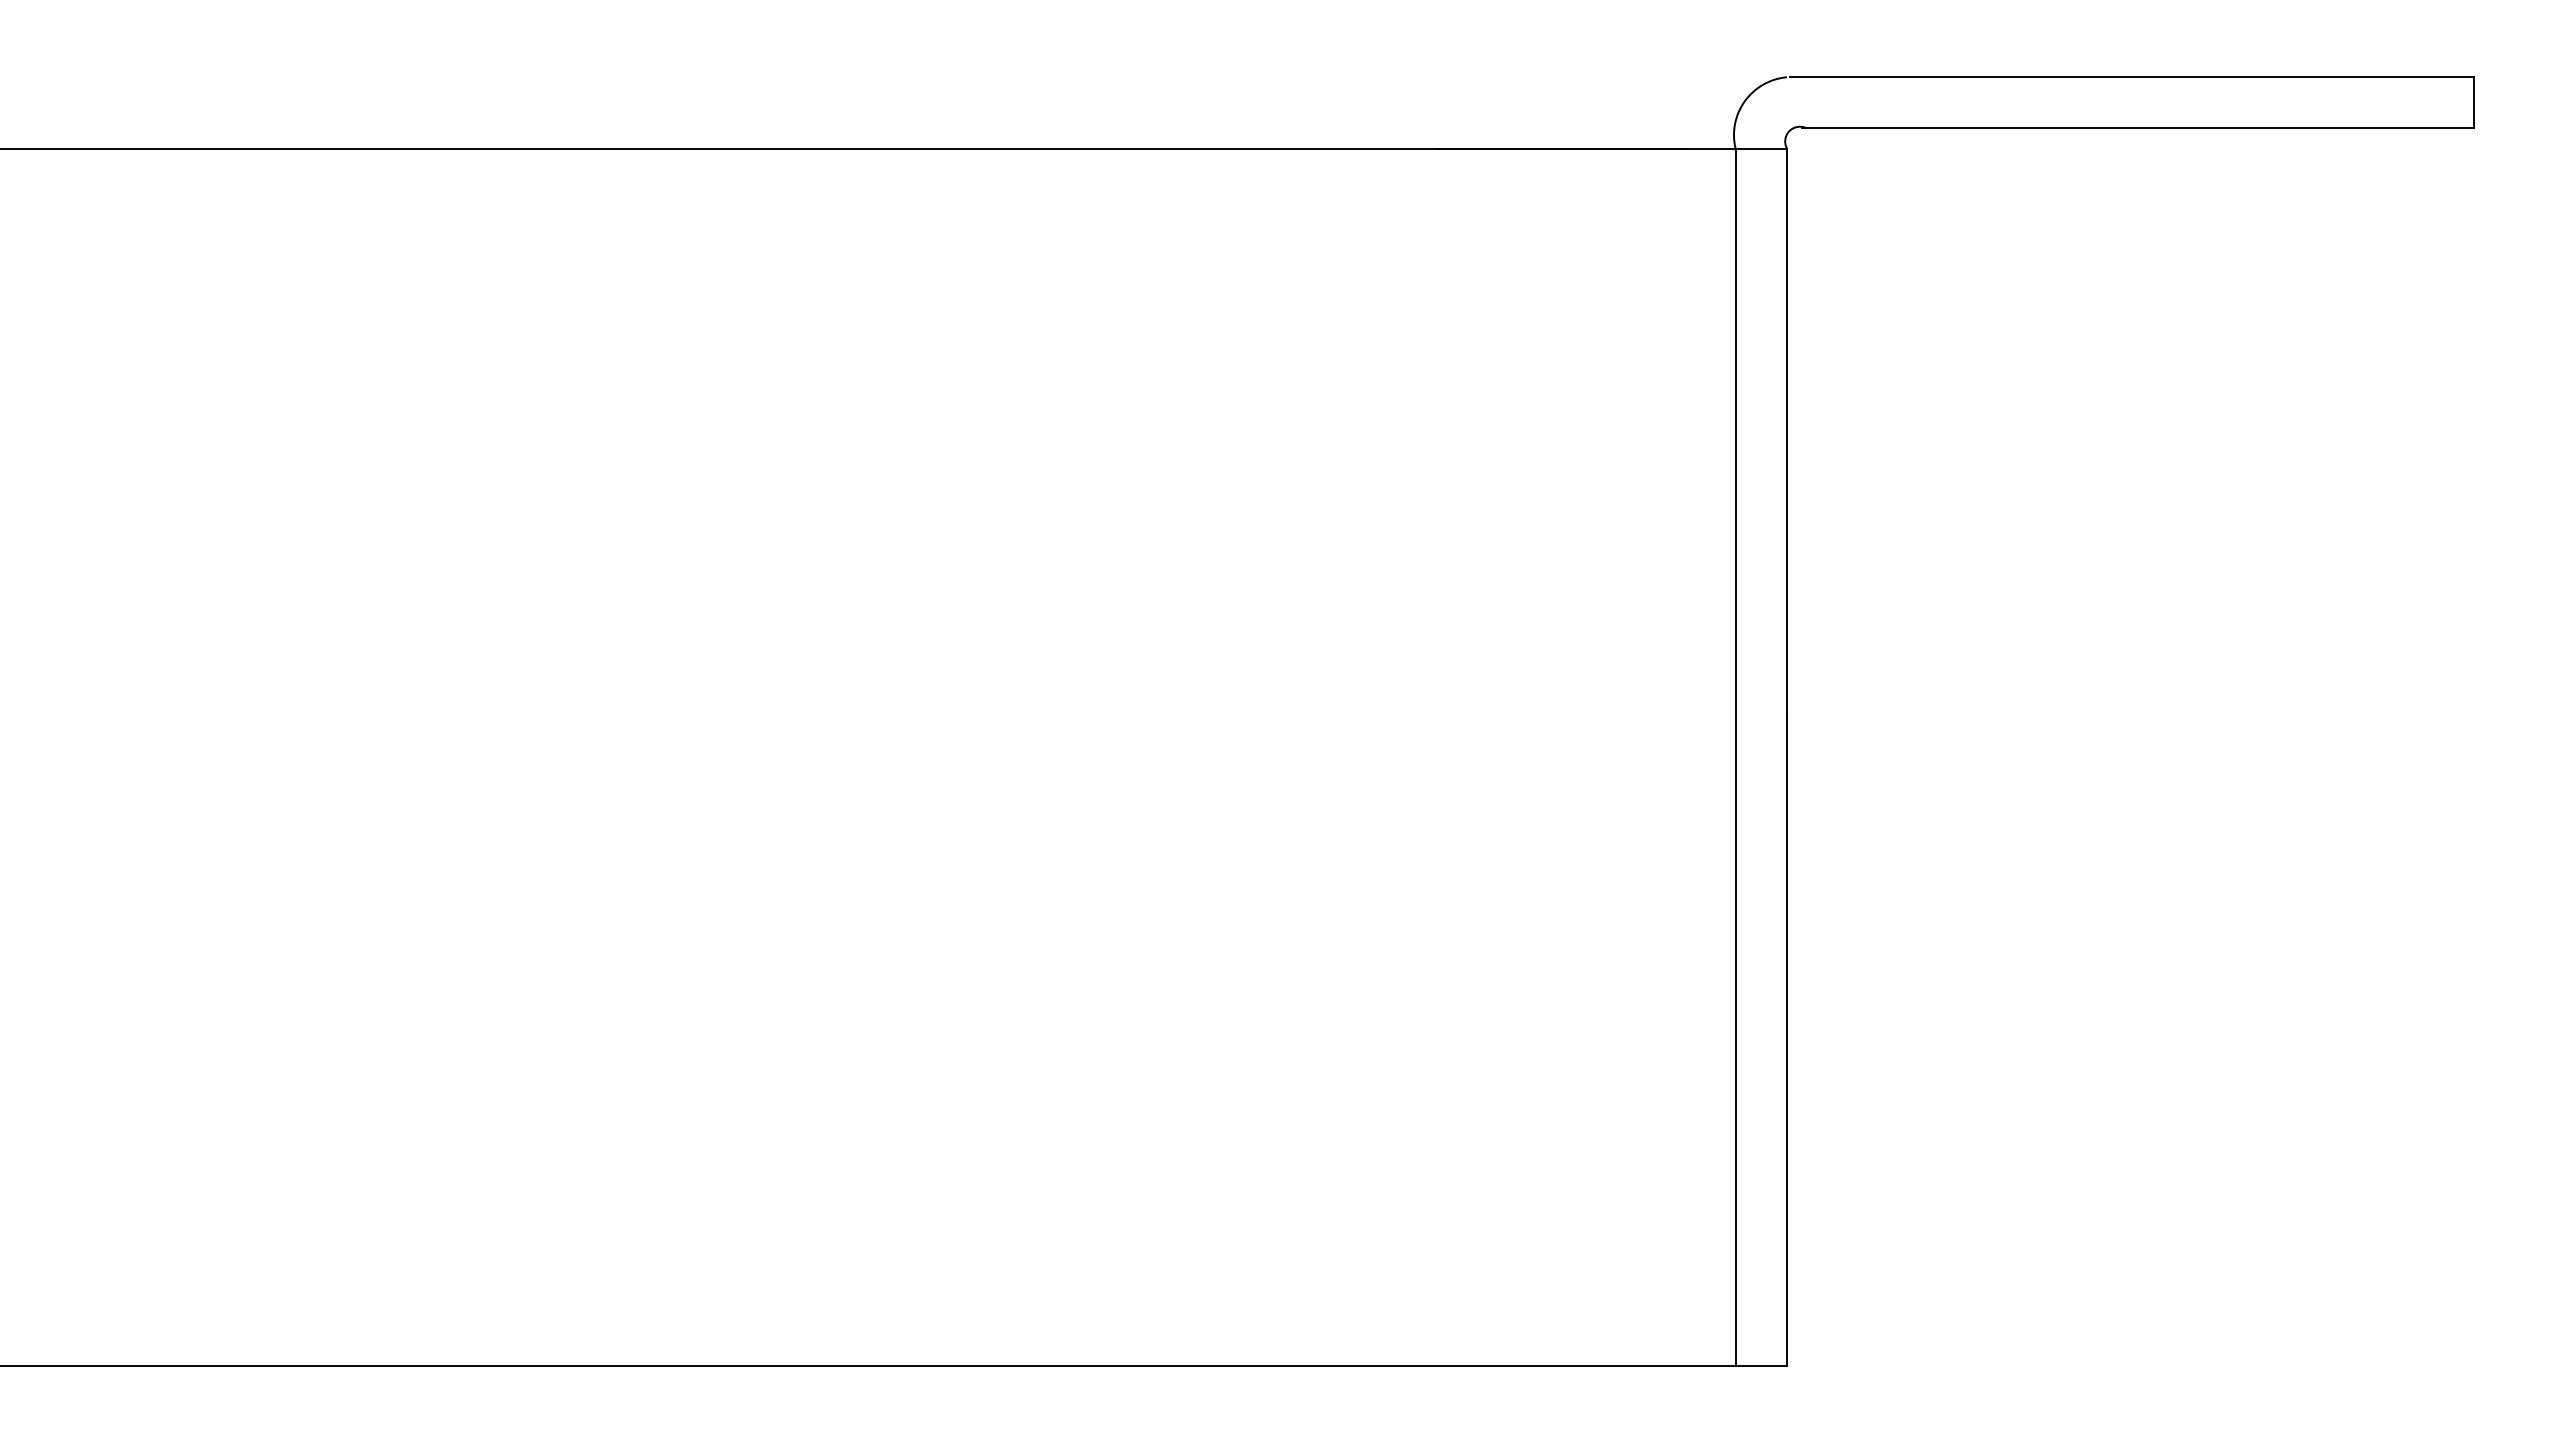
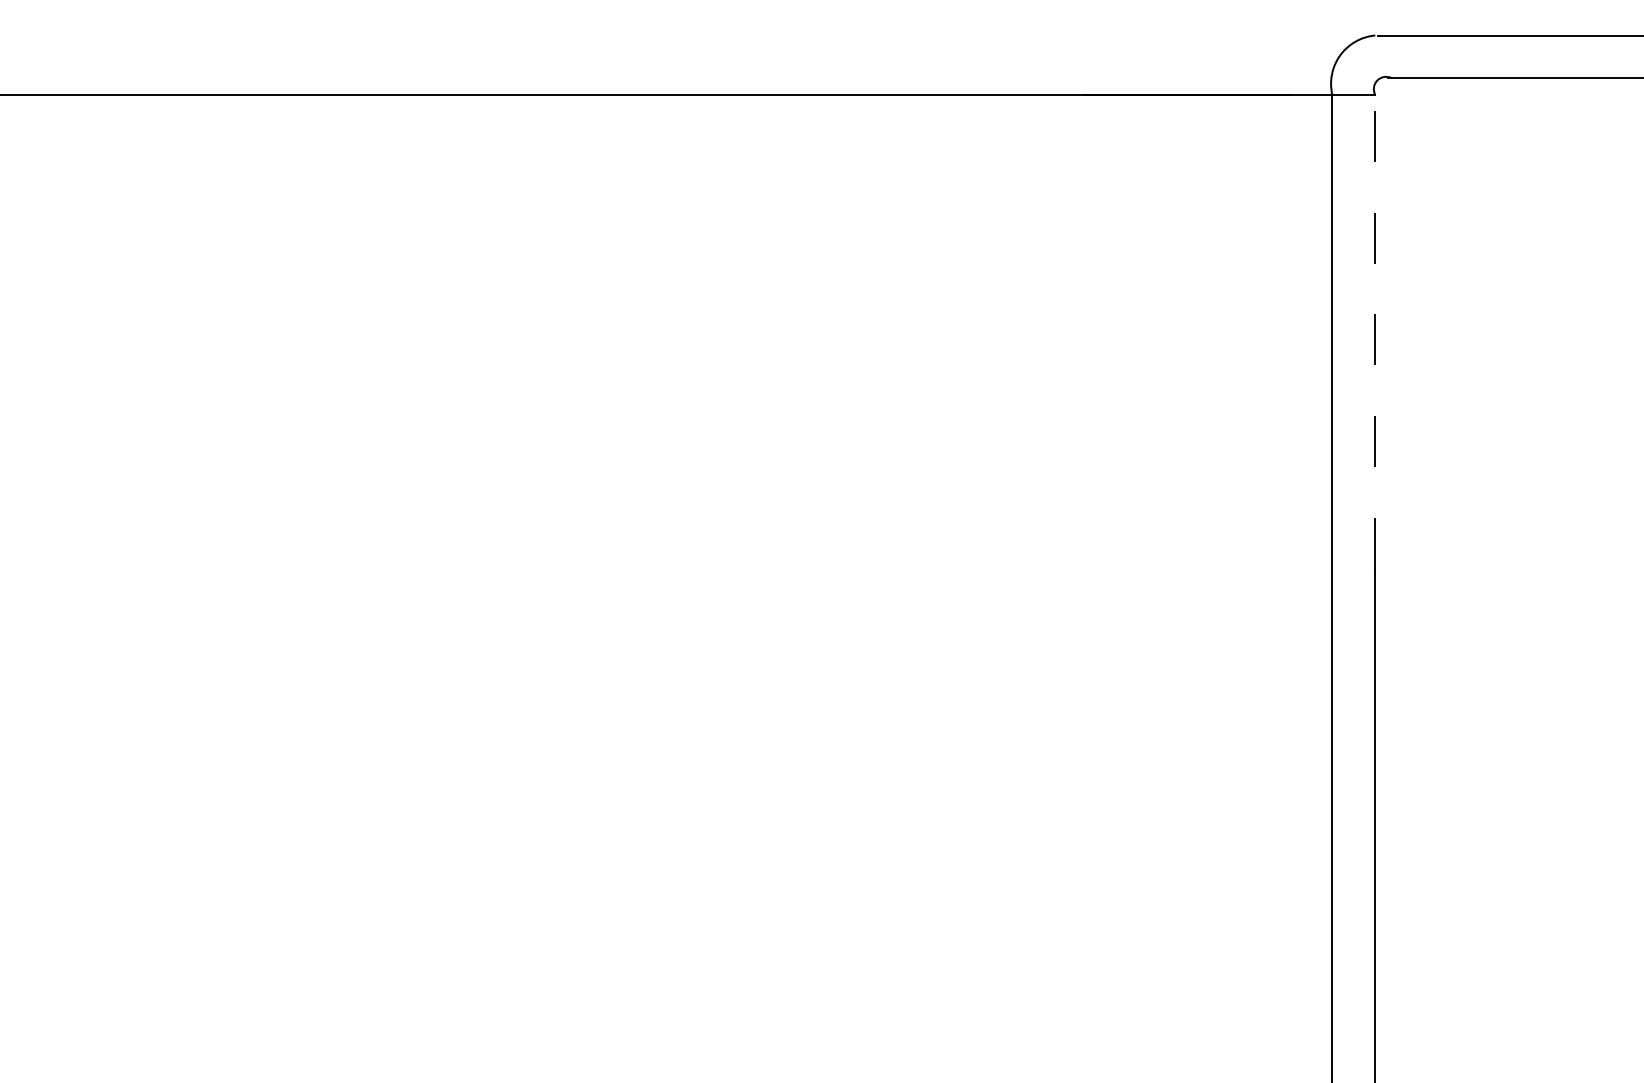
line: (1787, 431) -> (1375, 331), solid -> dashed

